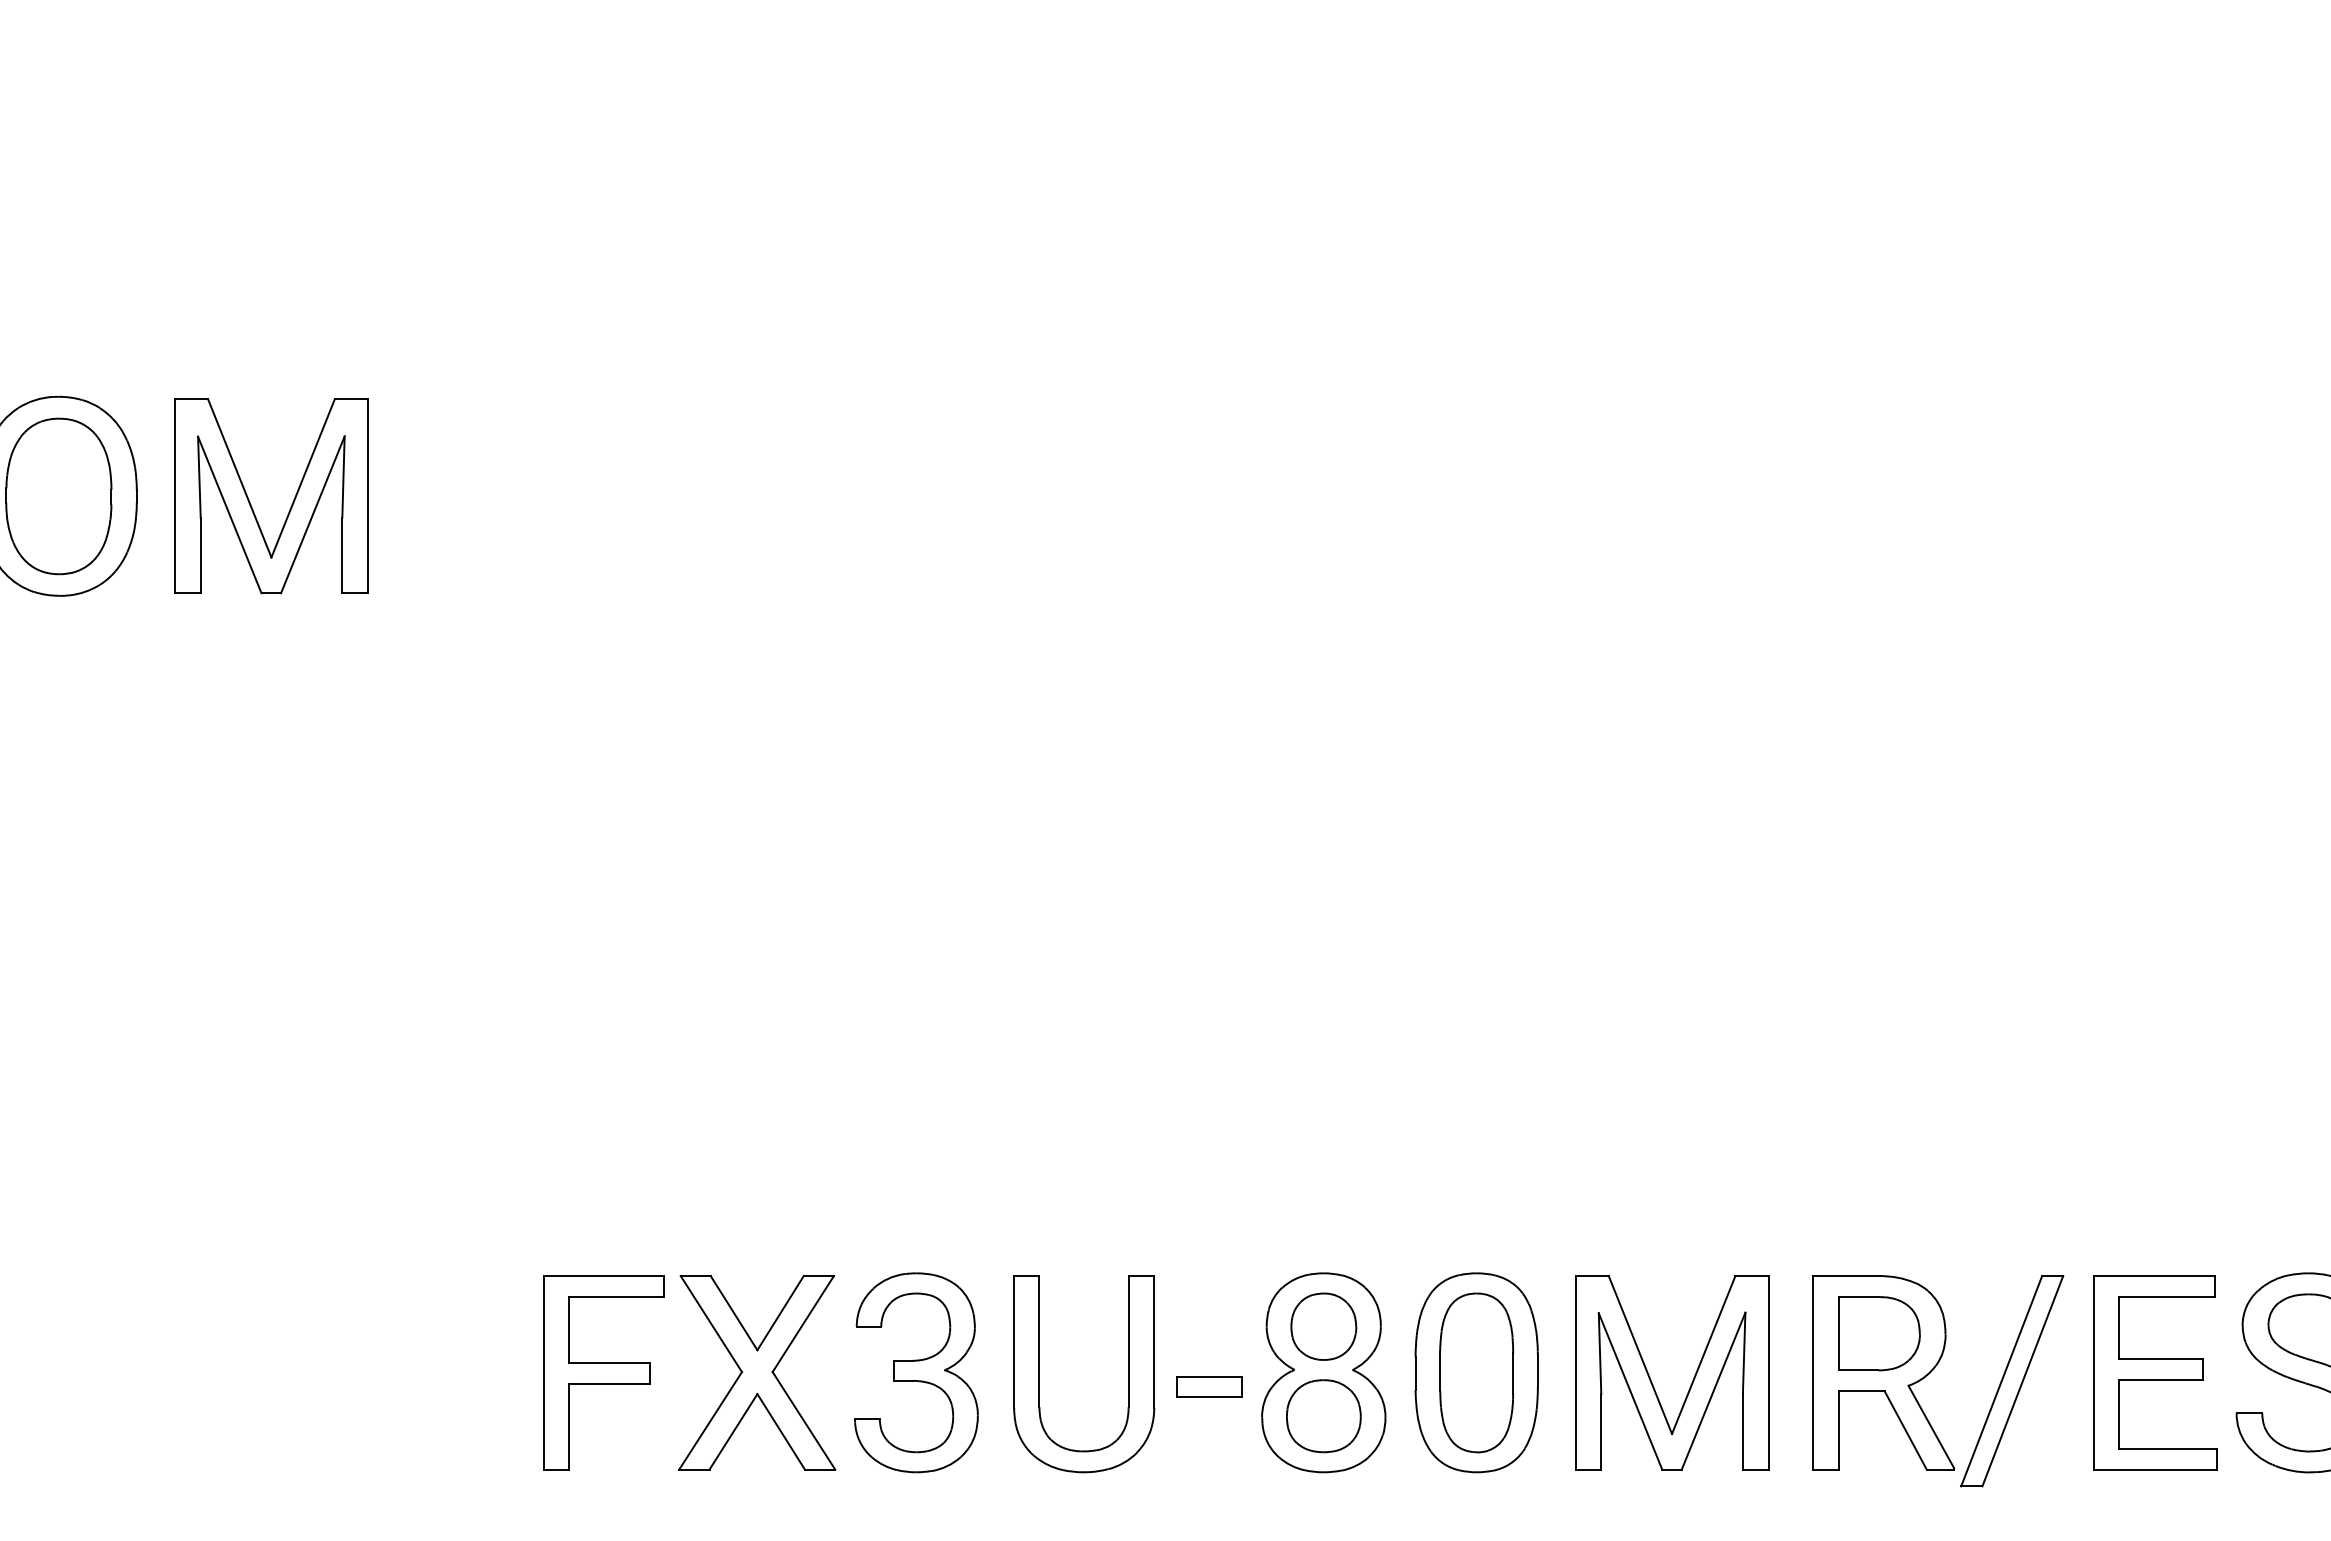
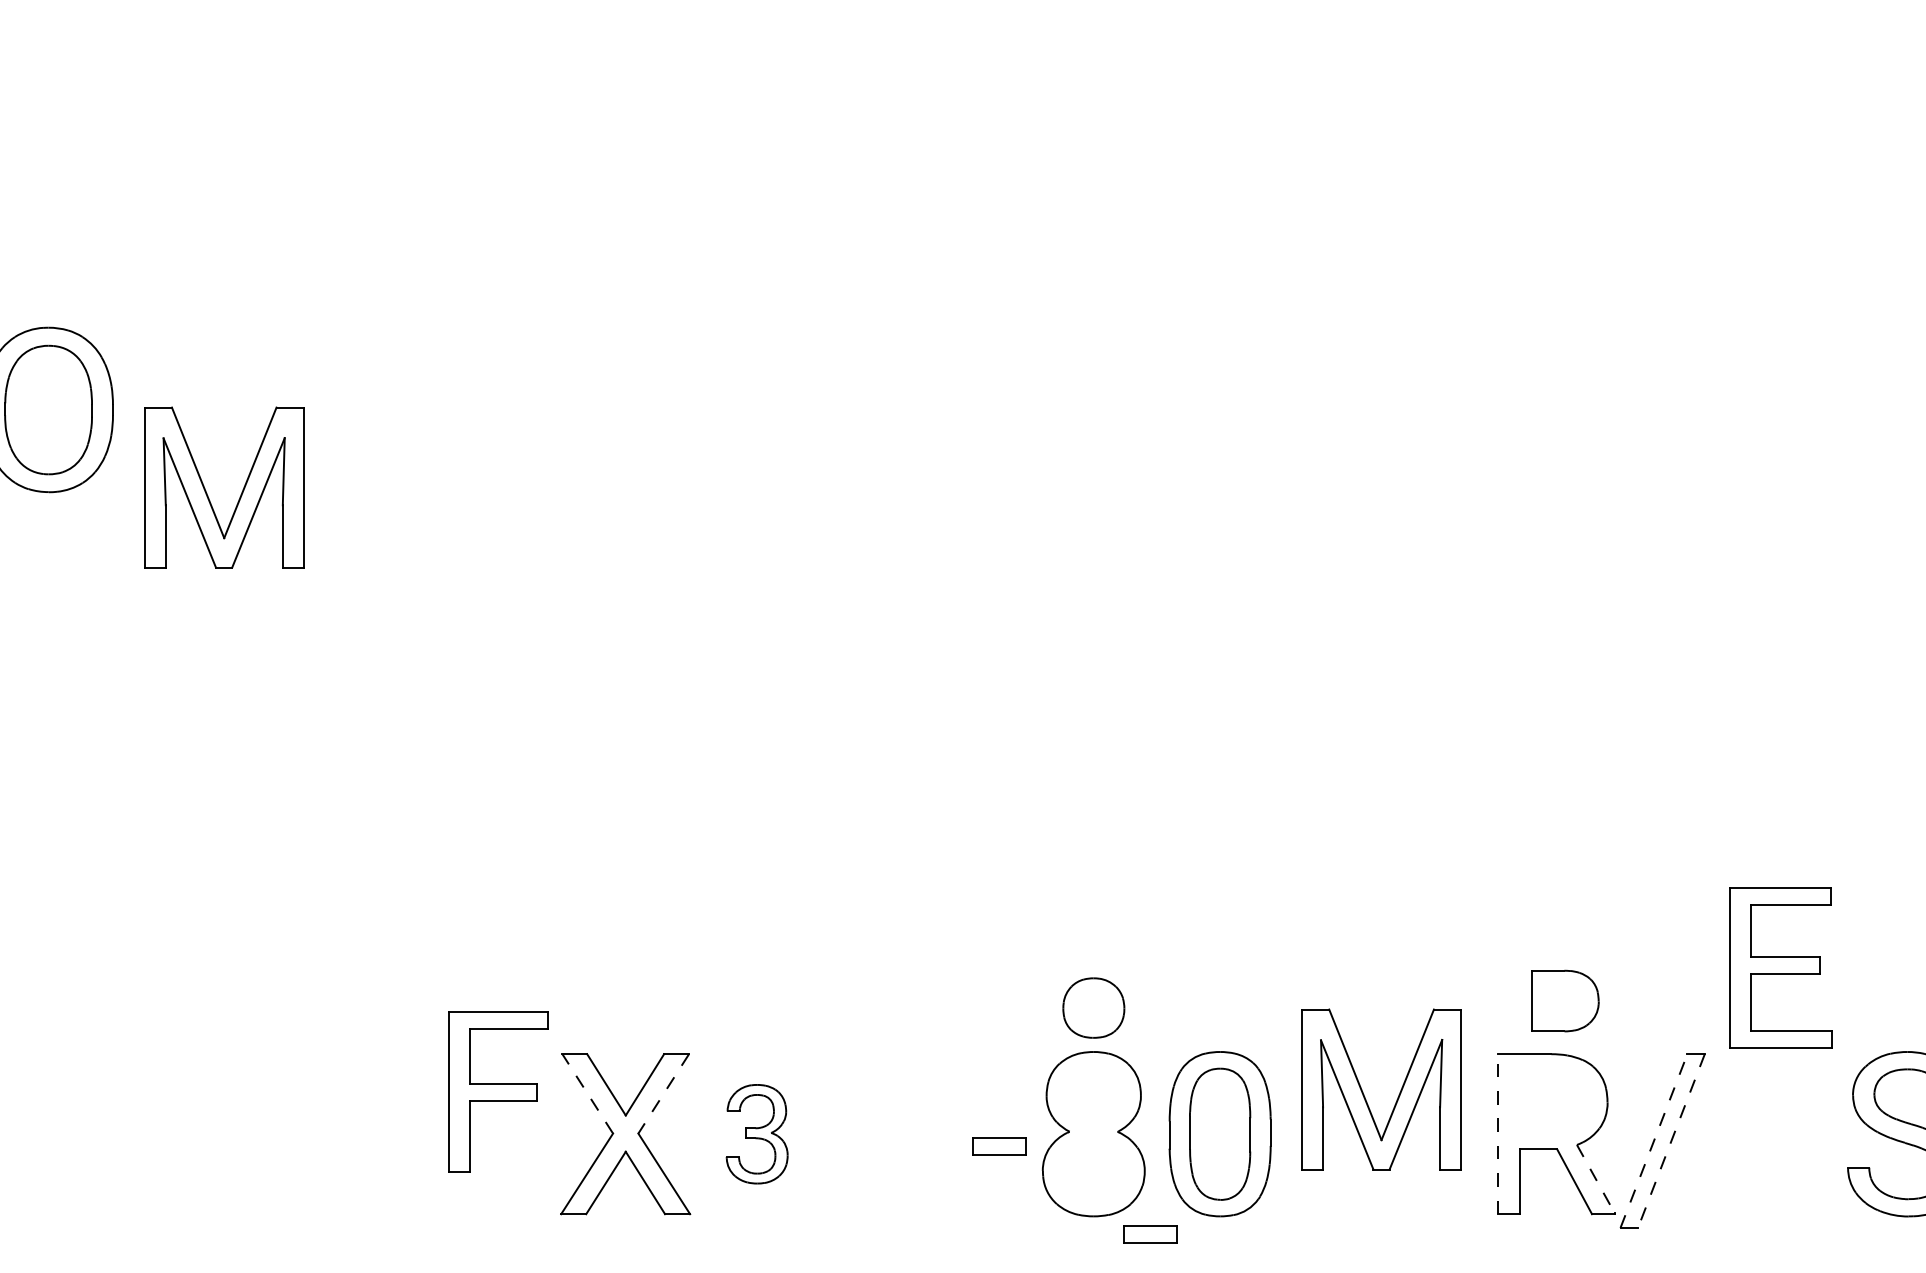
part: (290, 506) -> (239, 496), moved
line: (711, 1324) -> (587, 1094), solid -> dashed
line: (803, 1324) -> (663, 1094), solid -> dashed
part: (1323, 1326) -> (1093, 1095), removed
part: (1879, 1333) -> (1565, 1000), moved
part: (603, 1372) -> (498, 1091), moved
part: (916, 1372) -> (757, 1133), size x0.6
line: (1813, 1372) -> (1498, 1133), solid -> dashed
part: (2155, 1372) -> (1781, 967), moved
part: (1128, 1374) -> (932, 1135), removed
part: (1692, 1379) -> (1398, 1095), moved
line: (2001, 1381) -> (1653, 1141), solid -> dashed
line: (2022, 1381) -> (1671, 1141), solid -> dashed
part: (1323, 1416) -> (1093, 1008), moved
line: (1931, 1427) -> (1595, 1179), solid -> dashed
part: (1392, 1493) -> (1150, 1233), added

